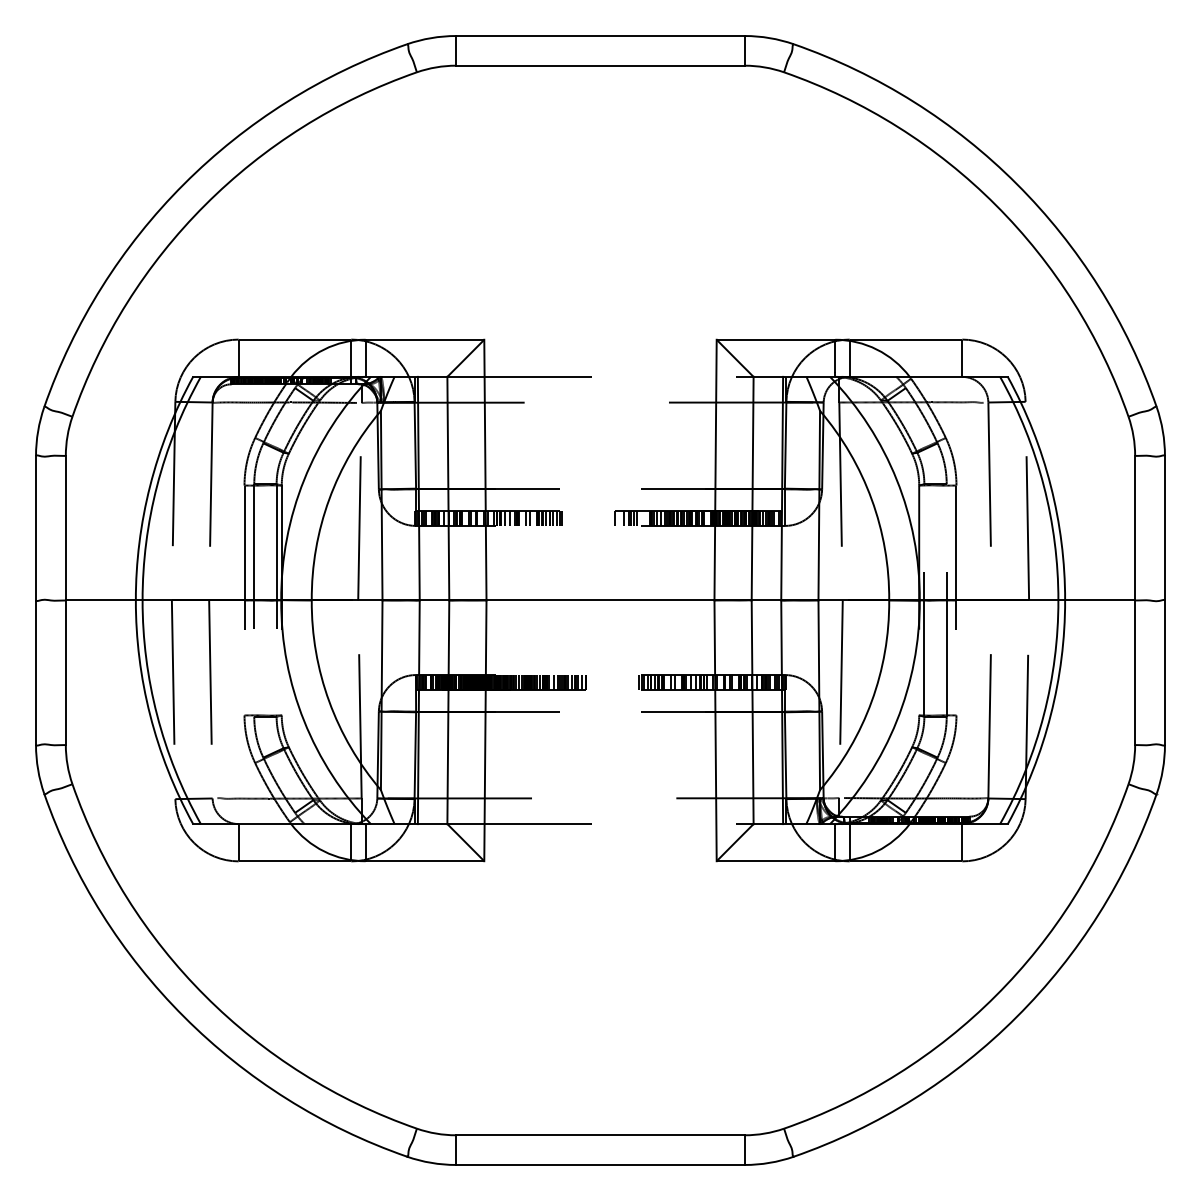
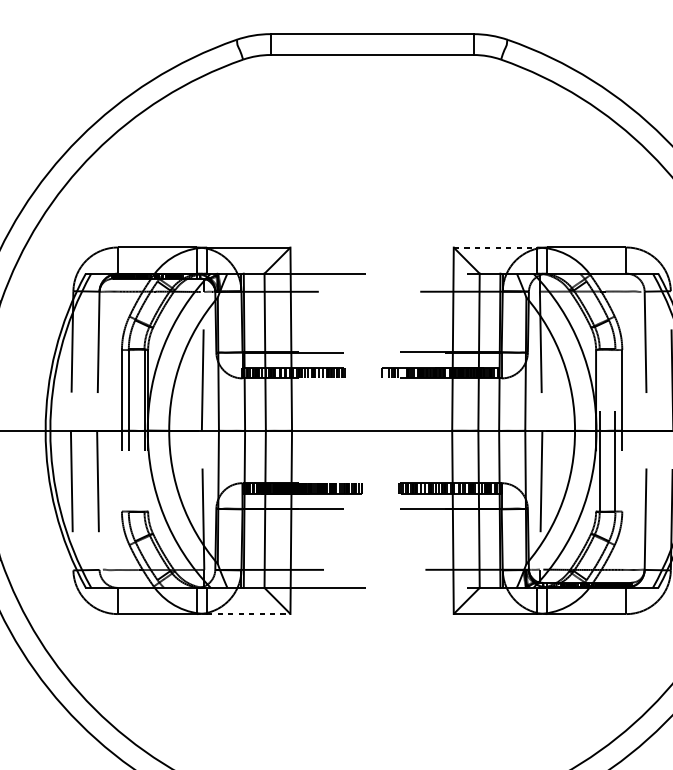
line: (776, 339) -> (495, 247), solid -> dashed
line: (425, 861) -> (249, 614), solid -> dashed

